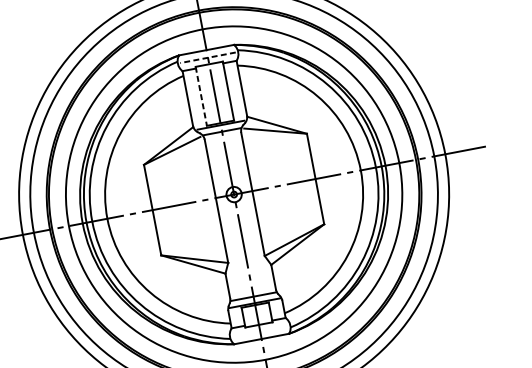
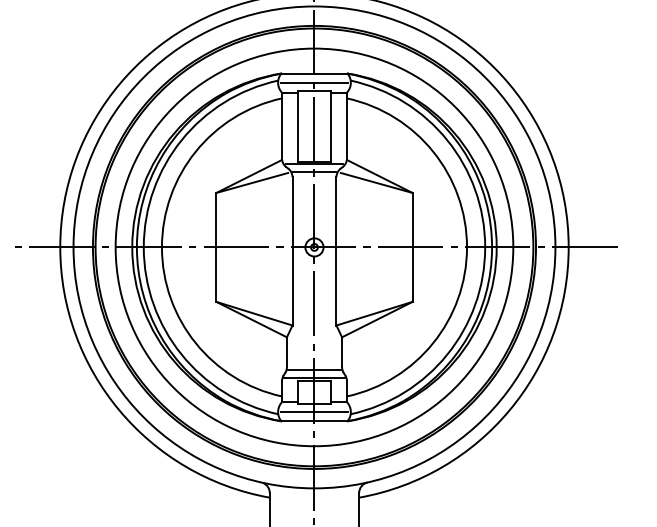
line: (207, 57) -> (313, 82), dashed -> solid
line: (201, 96) -> (298, 126), dashed -> solid
line: (260, 331) -> (314, 412), added

